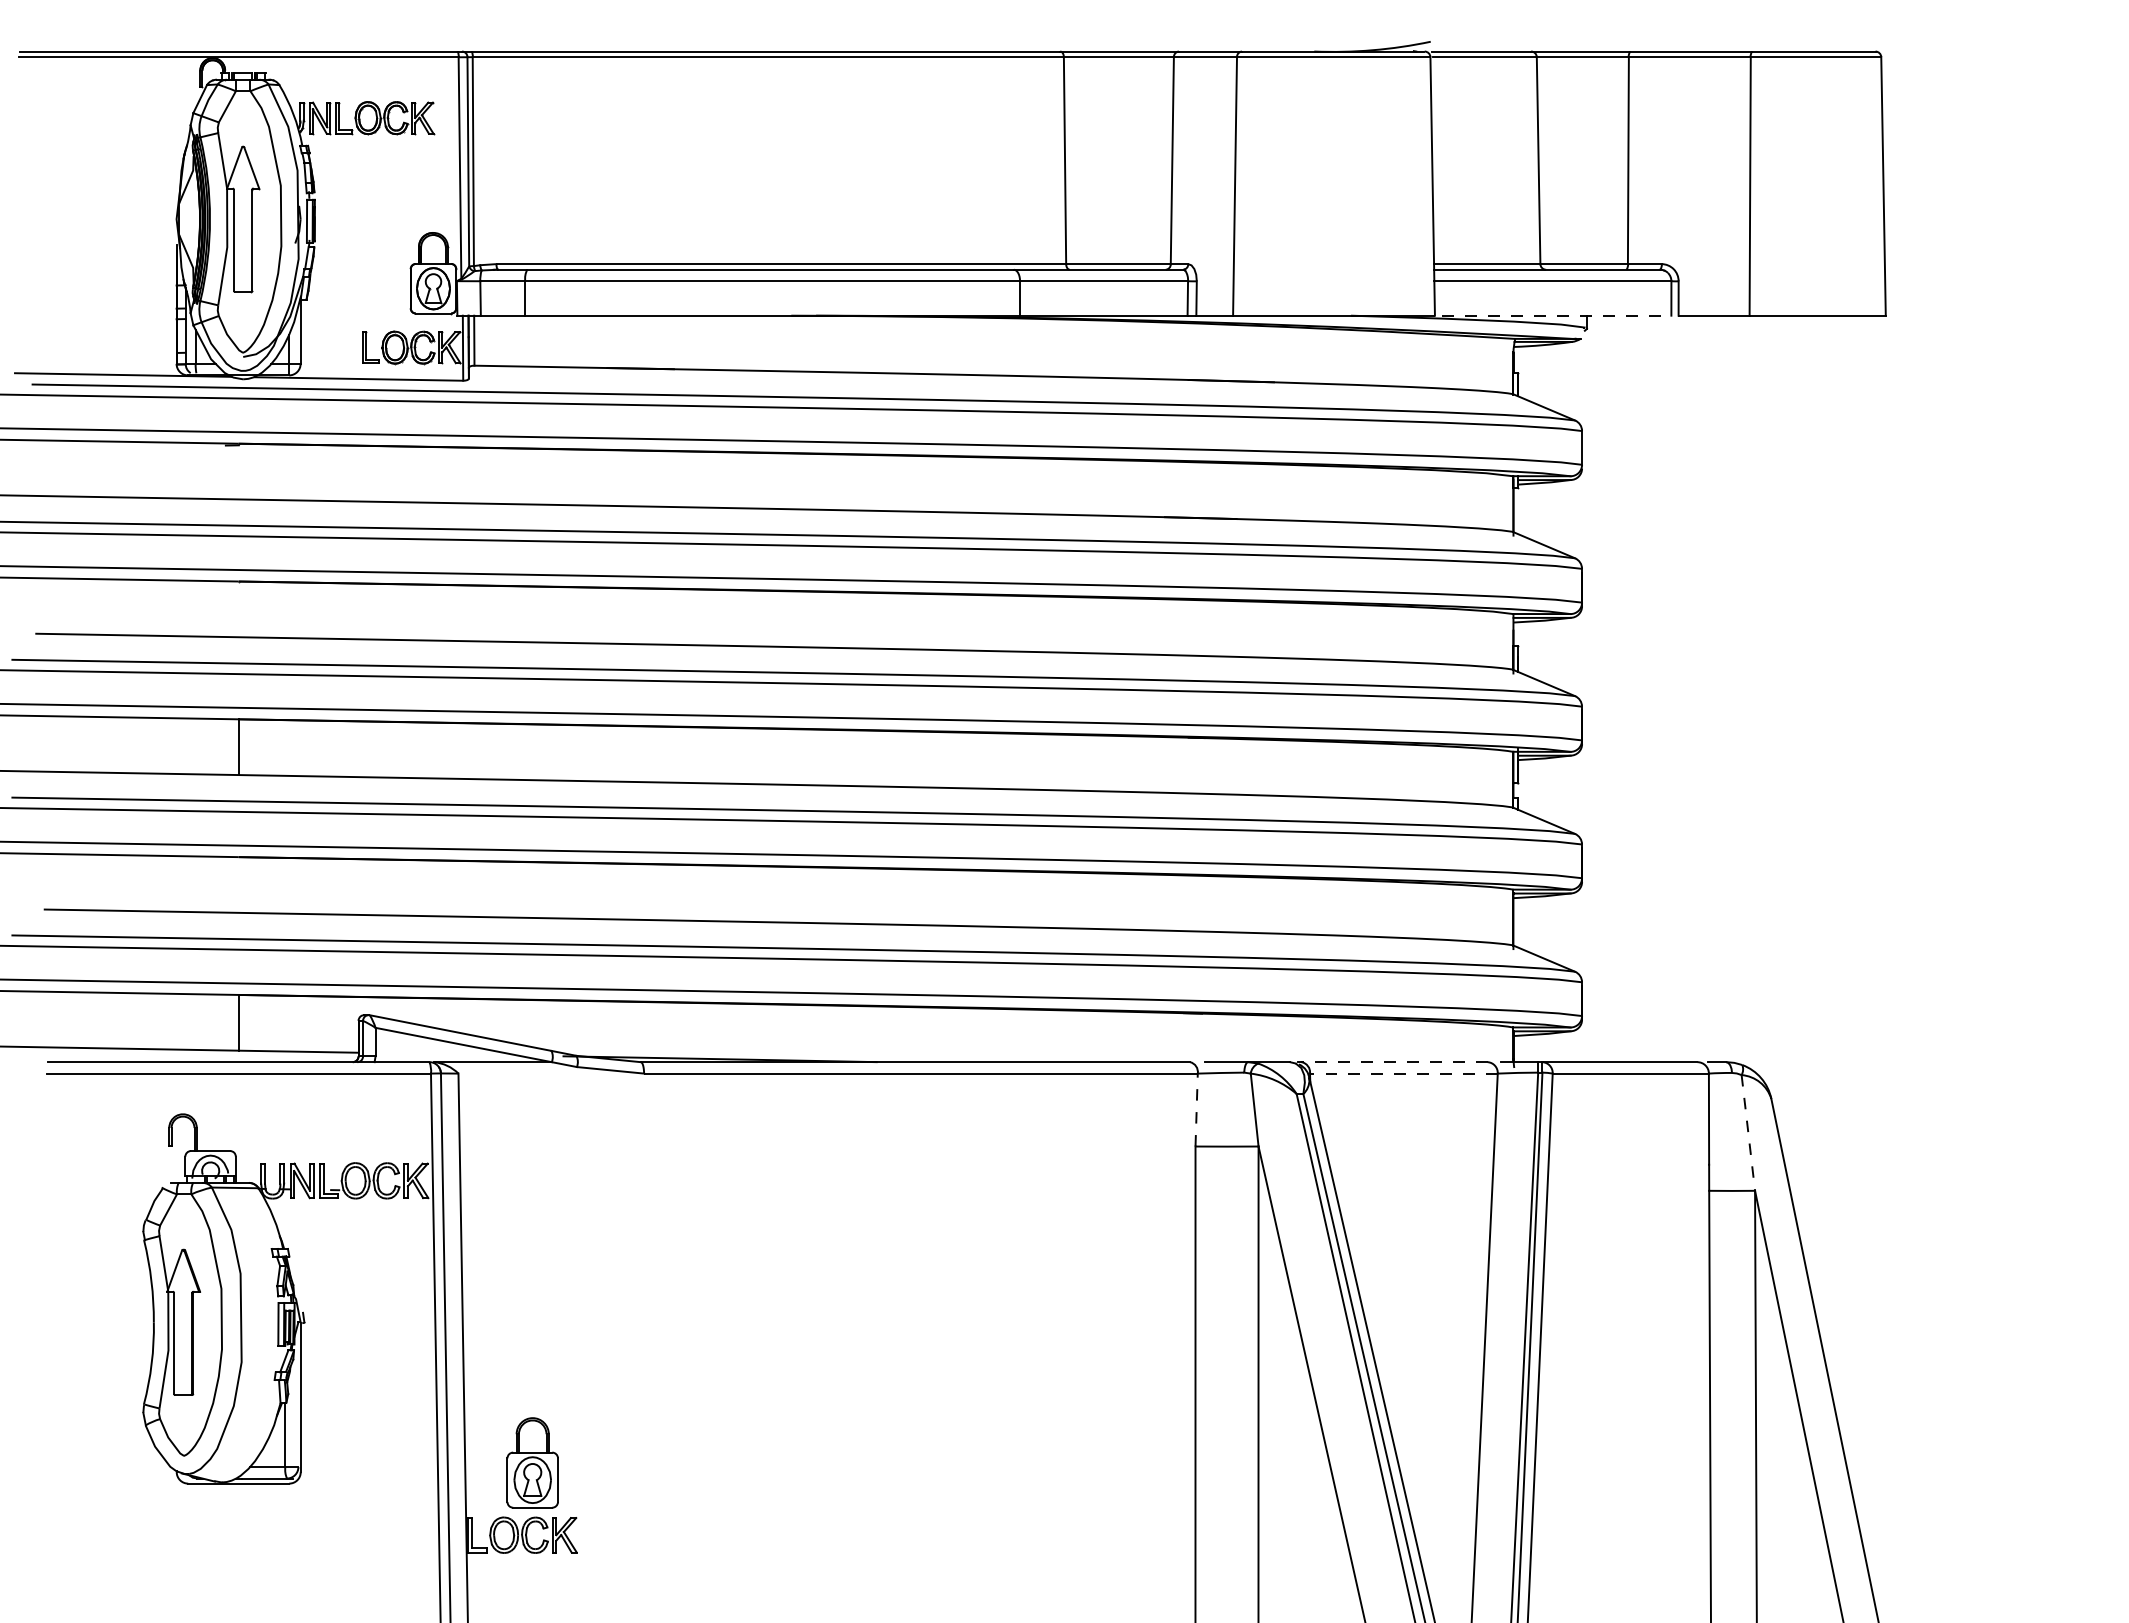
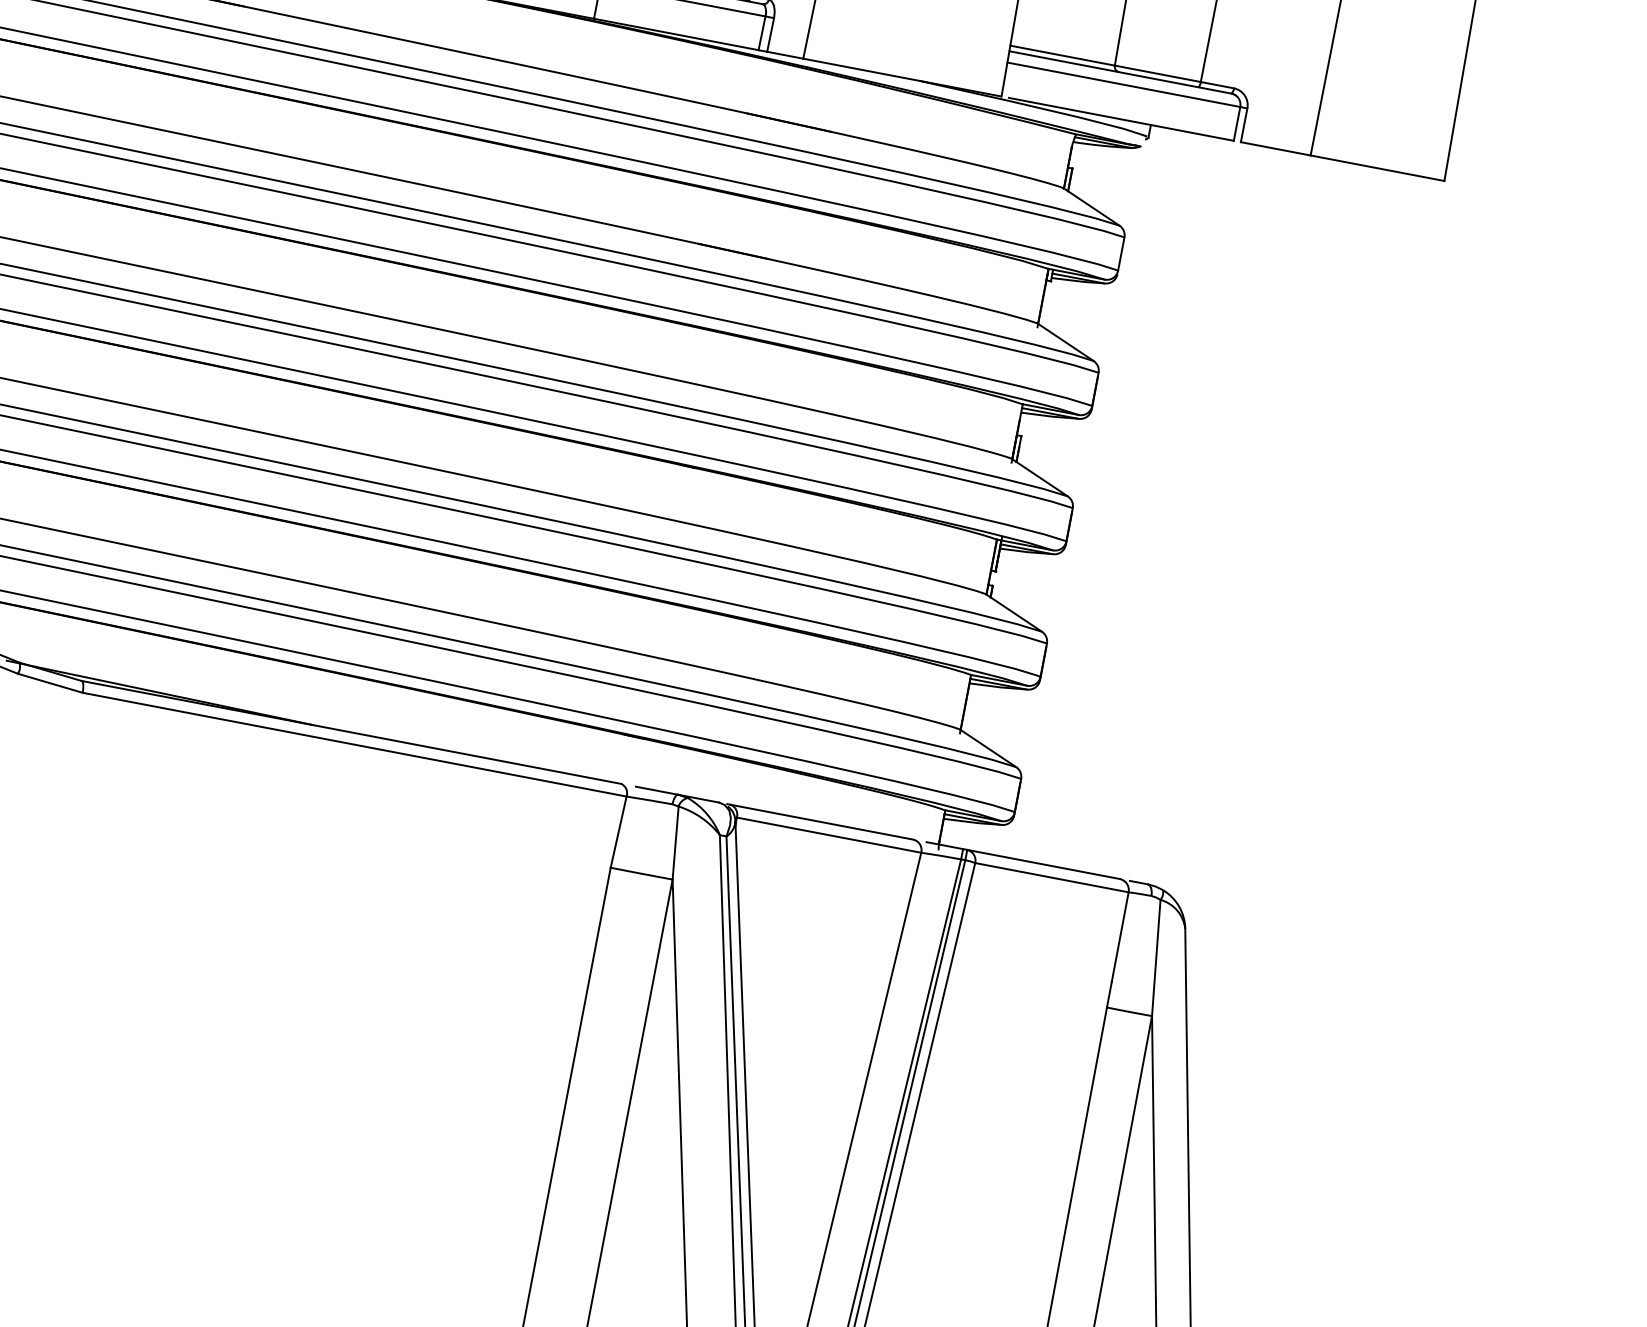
line: (1557, 315) -> (1121, 119), dashed -> solid
line: (1394, 1062) -> (821, 822), dashed -> solid
line: (1404, 1073) -> (829, 835), dashed -> solid
line: (1196, 1109) -> (618, 831), dashed -> solid
line: (1748, 1133) -> (1156, 958), dashed -> solid

